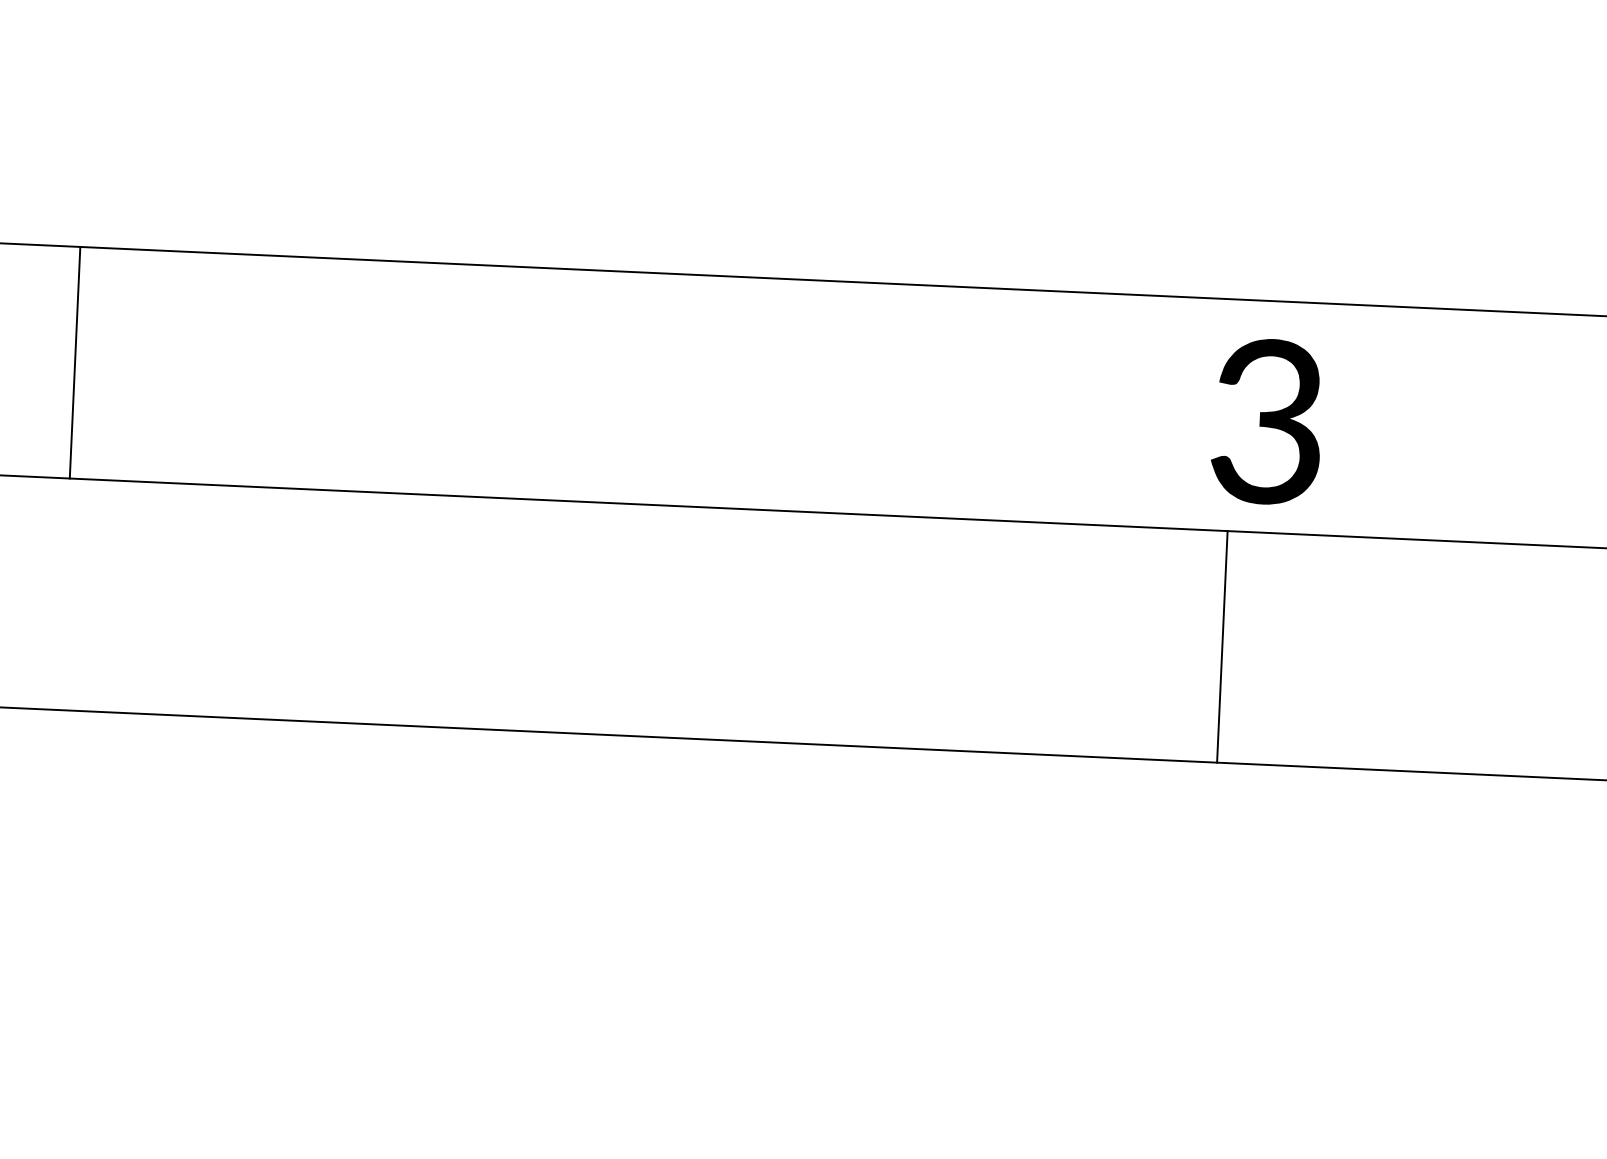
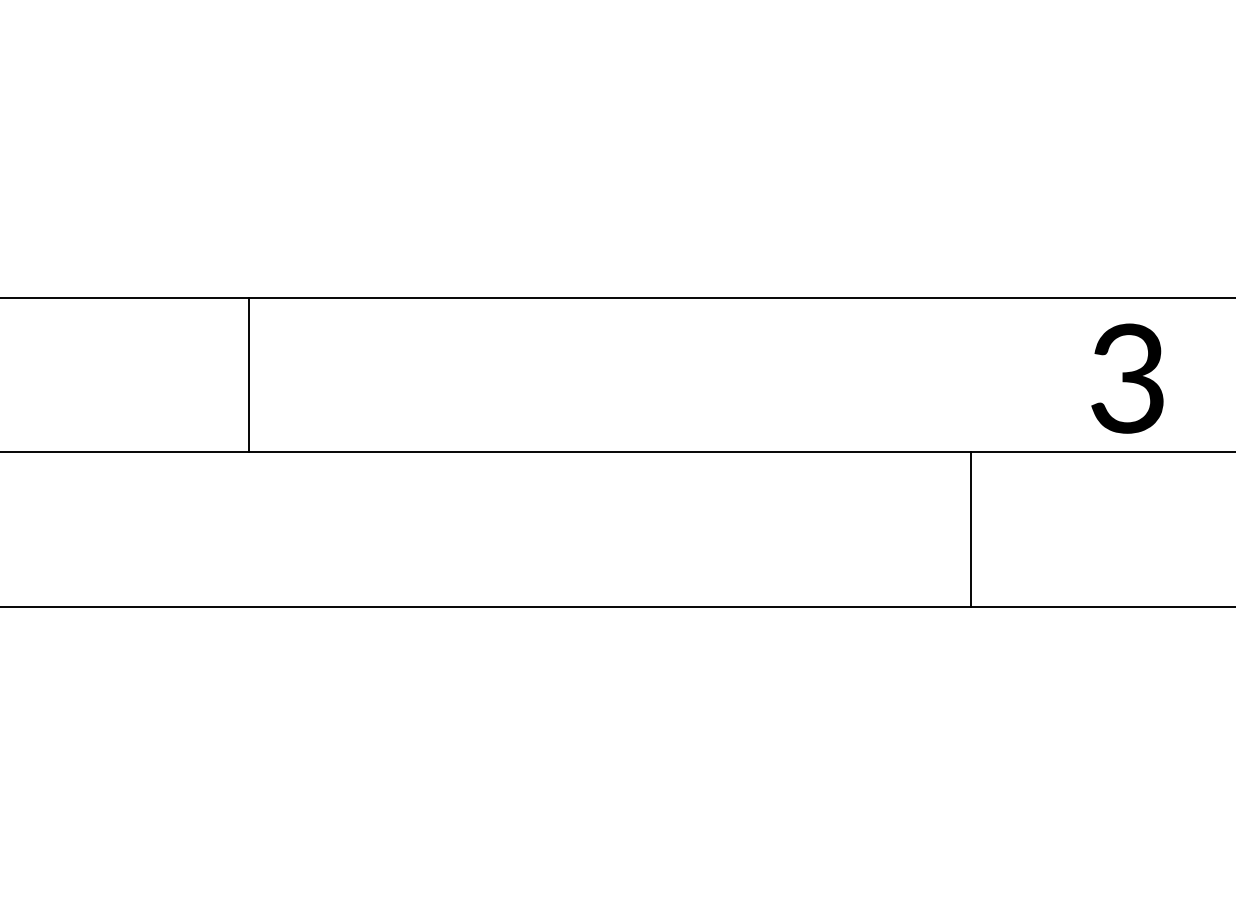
text: (1267, 421) -> (1127, 378), moved
line: (1222, 646) -> (970, 529), moved

